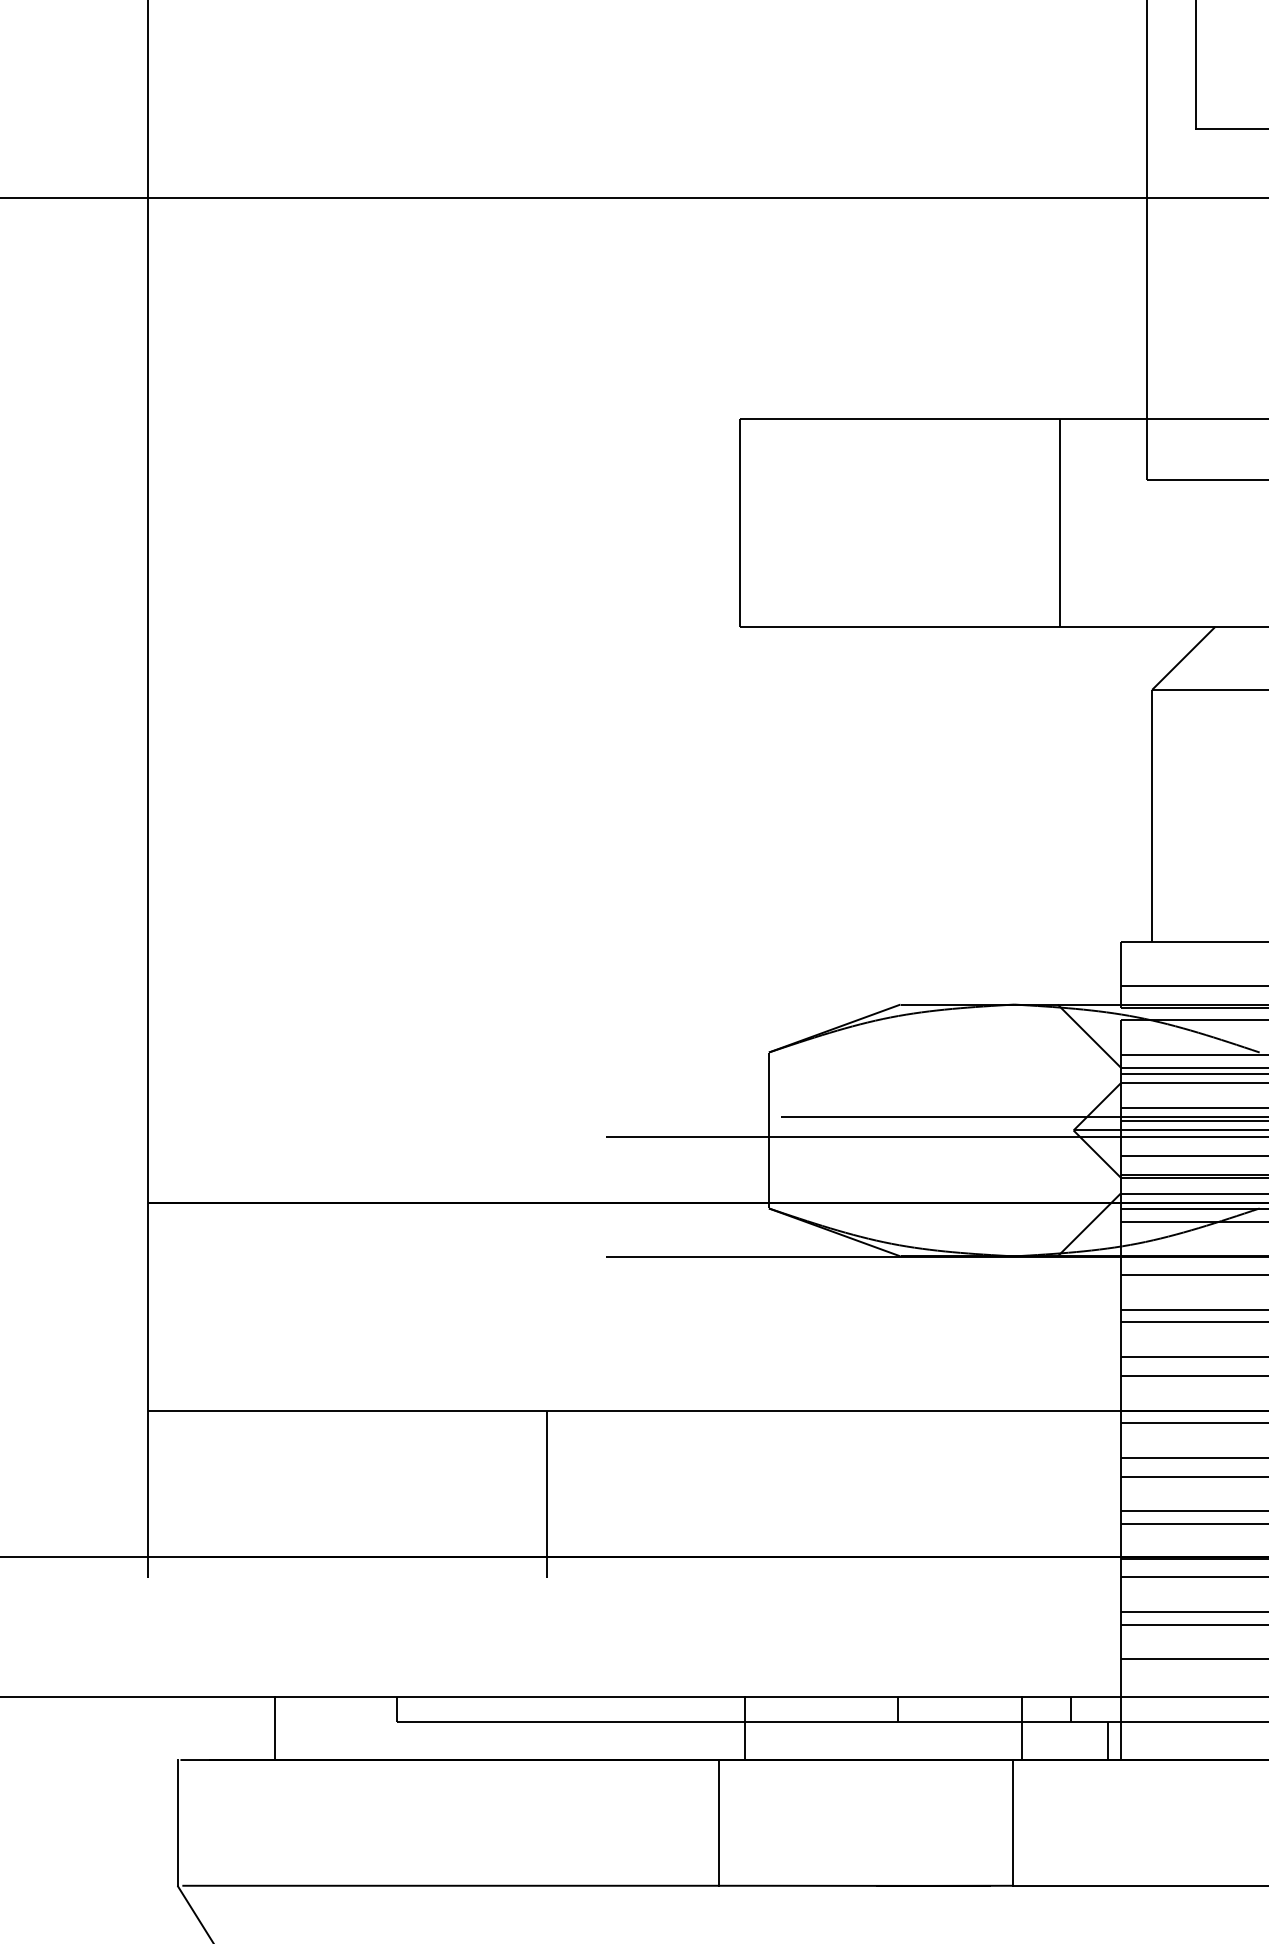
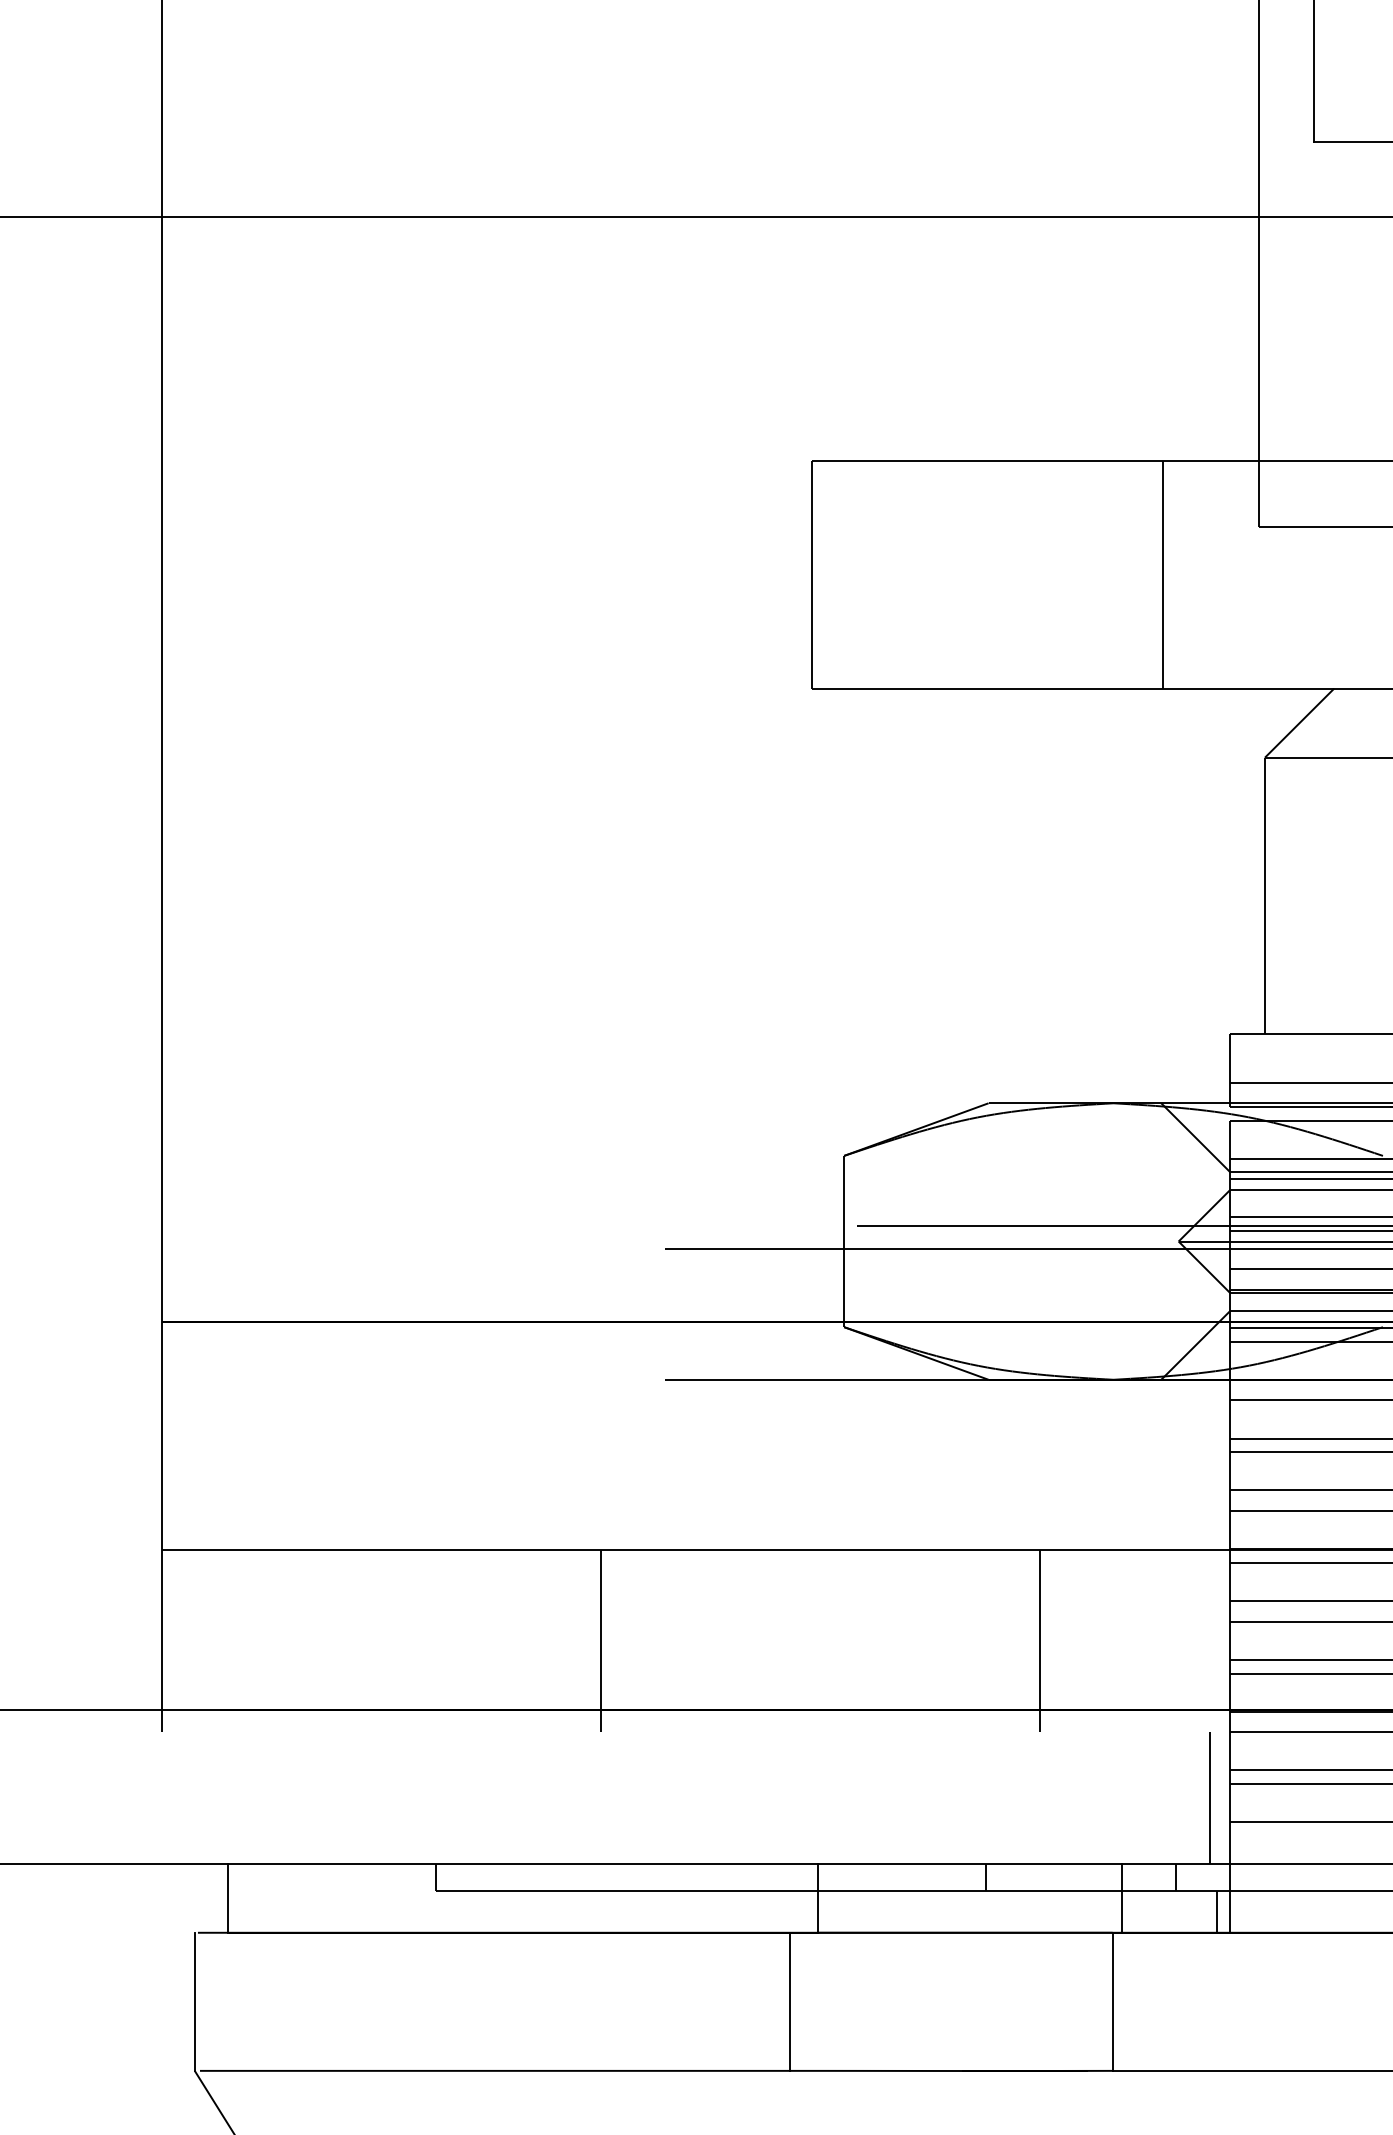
line: (946, 1493) -> (1039, 1640), added
line: (1101, 1636) -> (1209, 1797), added
line: (274, 1727) -> (228, 1897), moved

